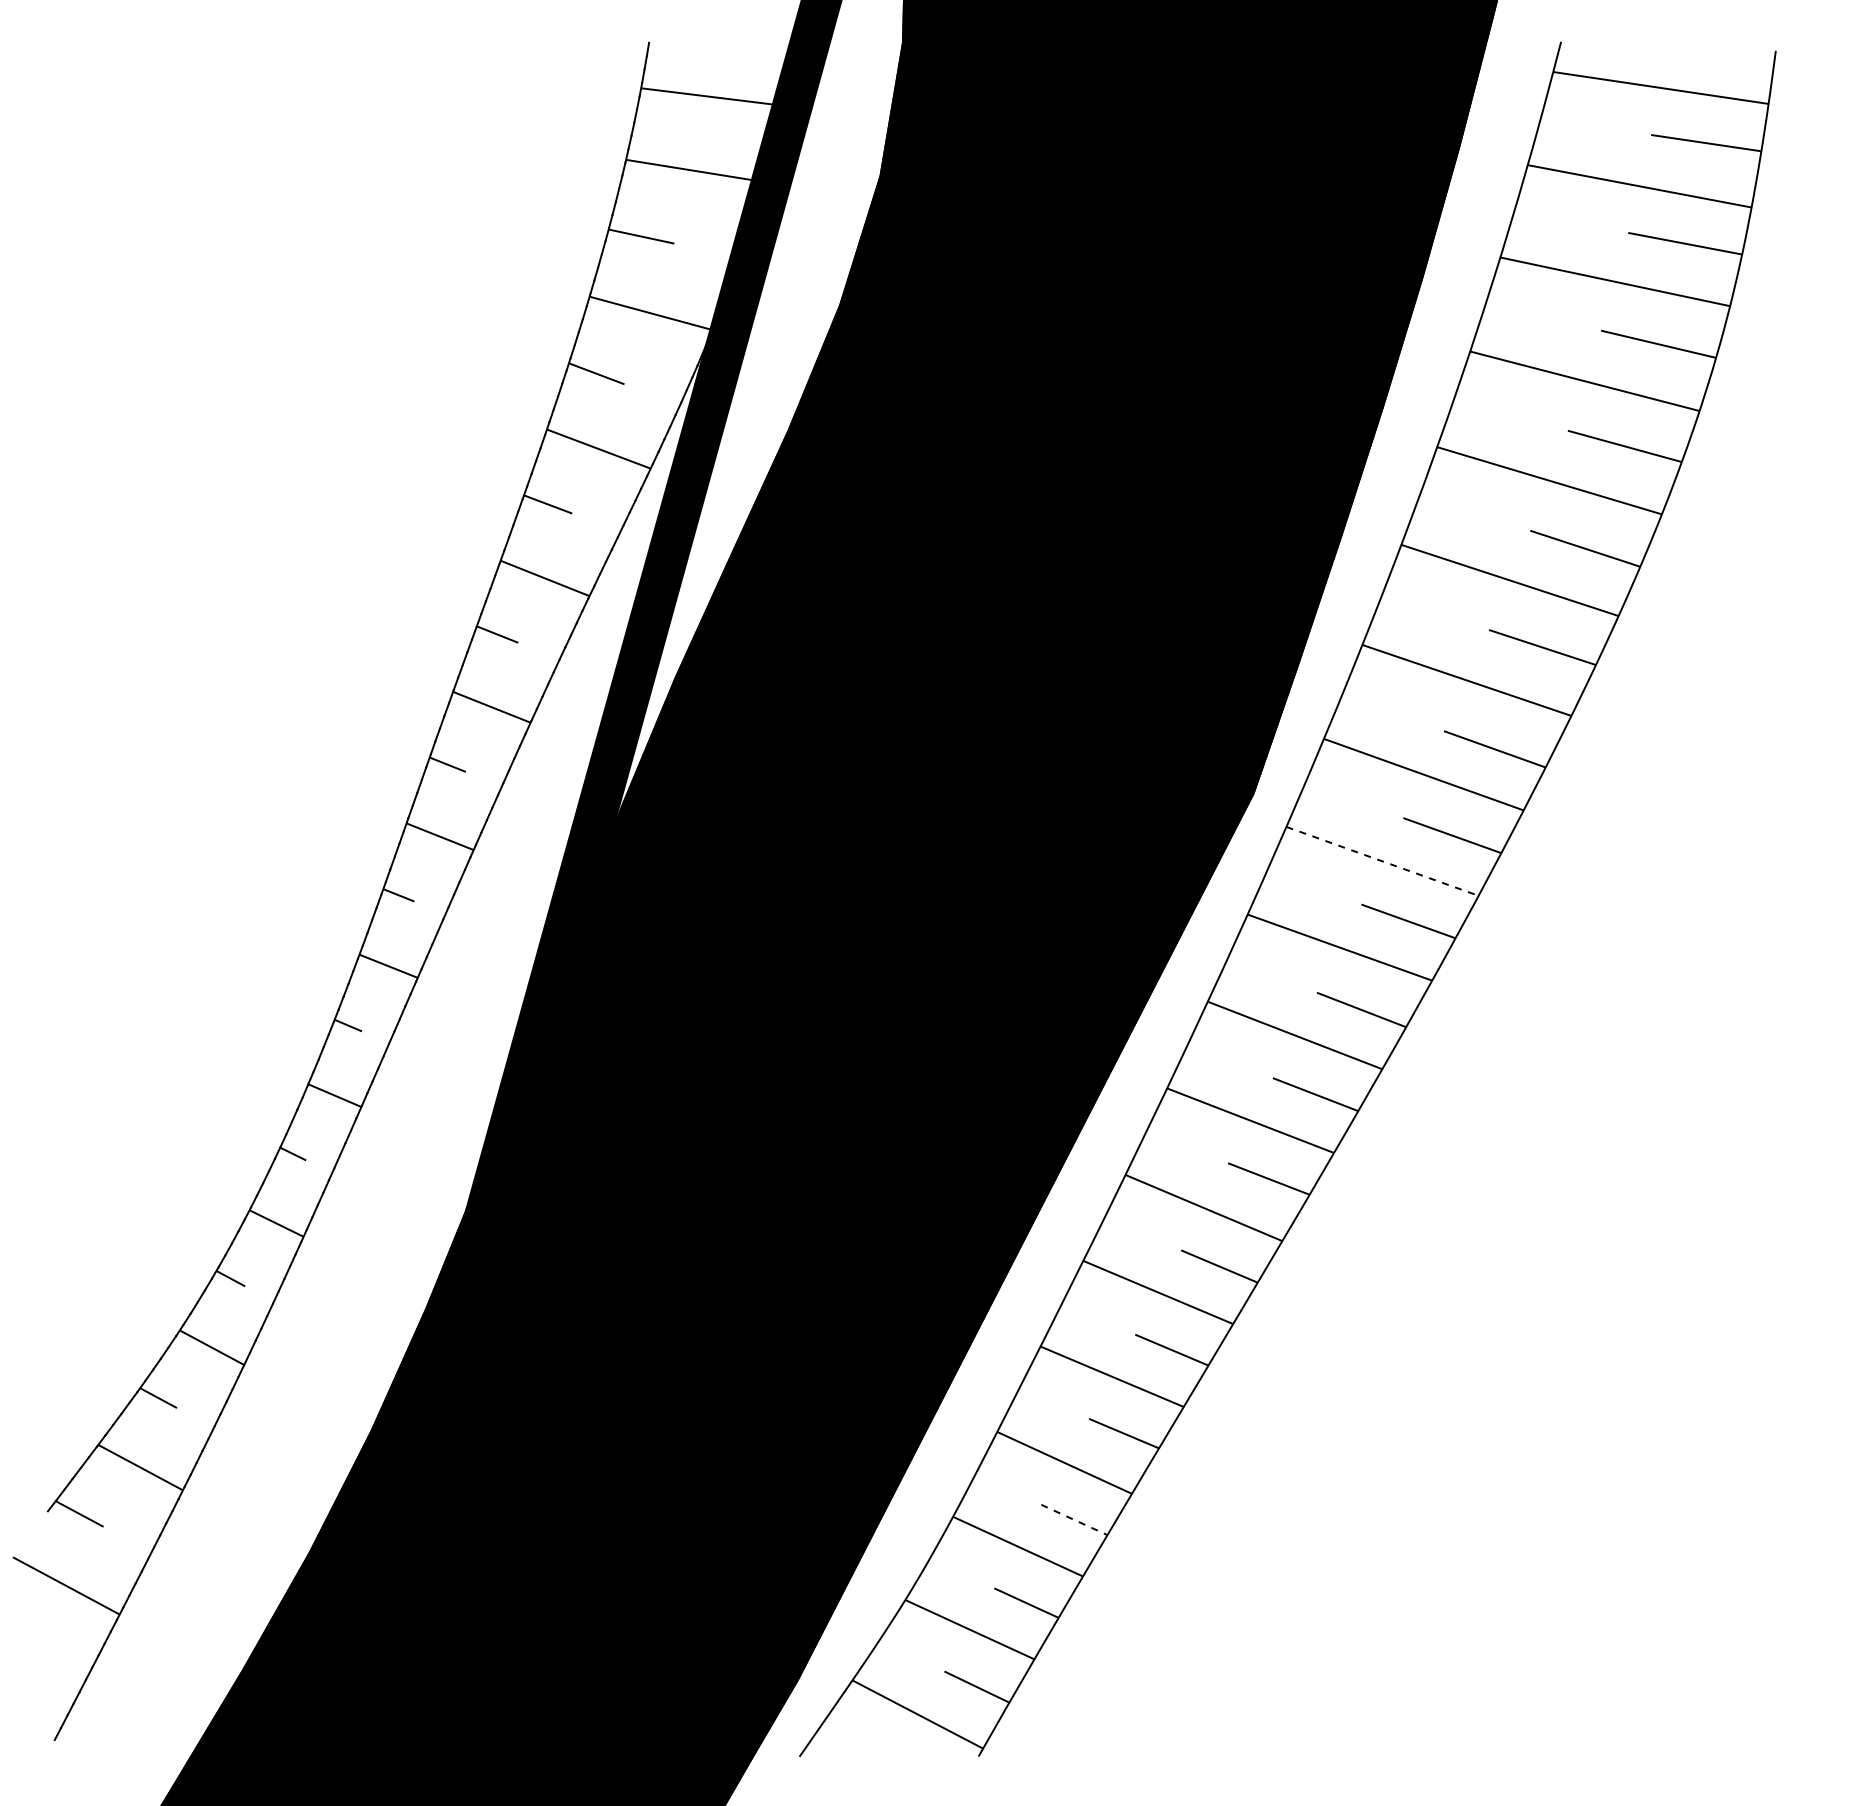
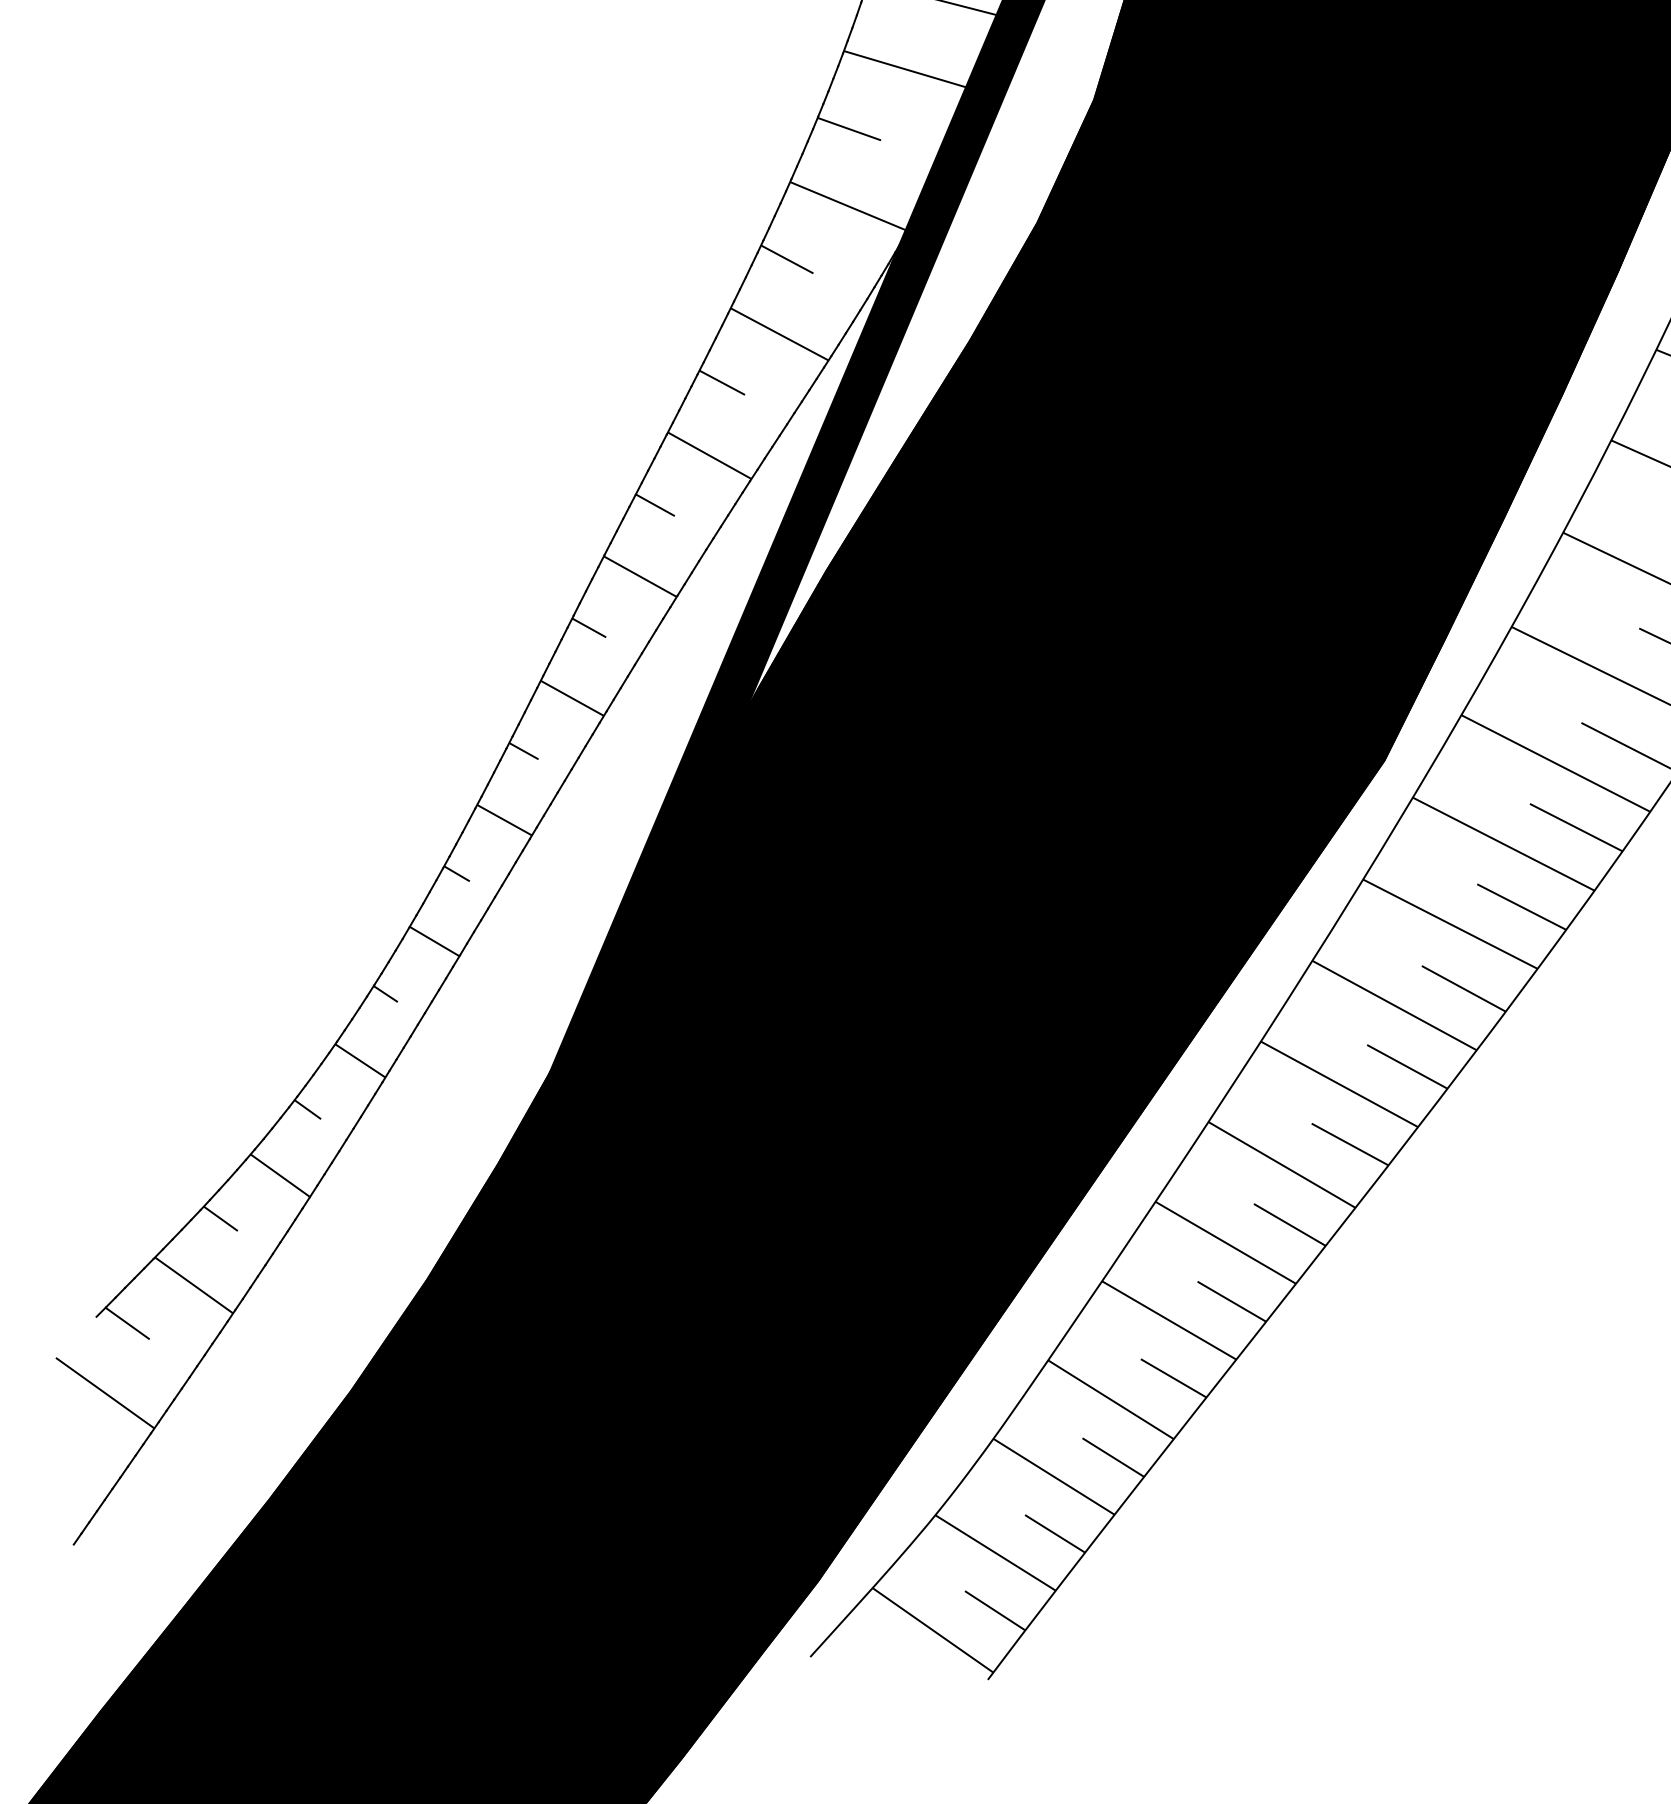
line: (1383, 861) -> (1504, 844), dashed -> solid
line: (1074, 1520) -> (1113, 1458), dashed -> solid

